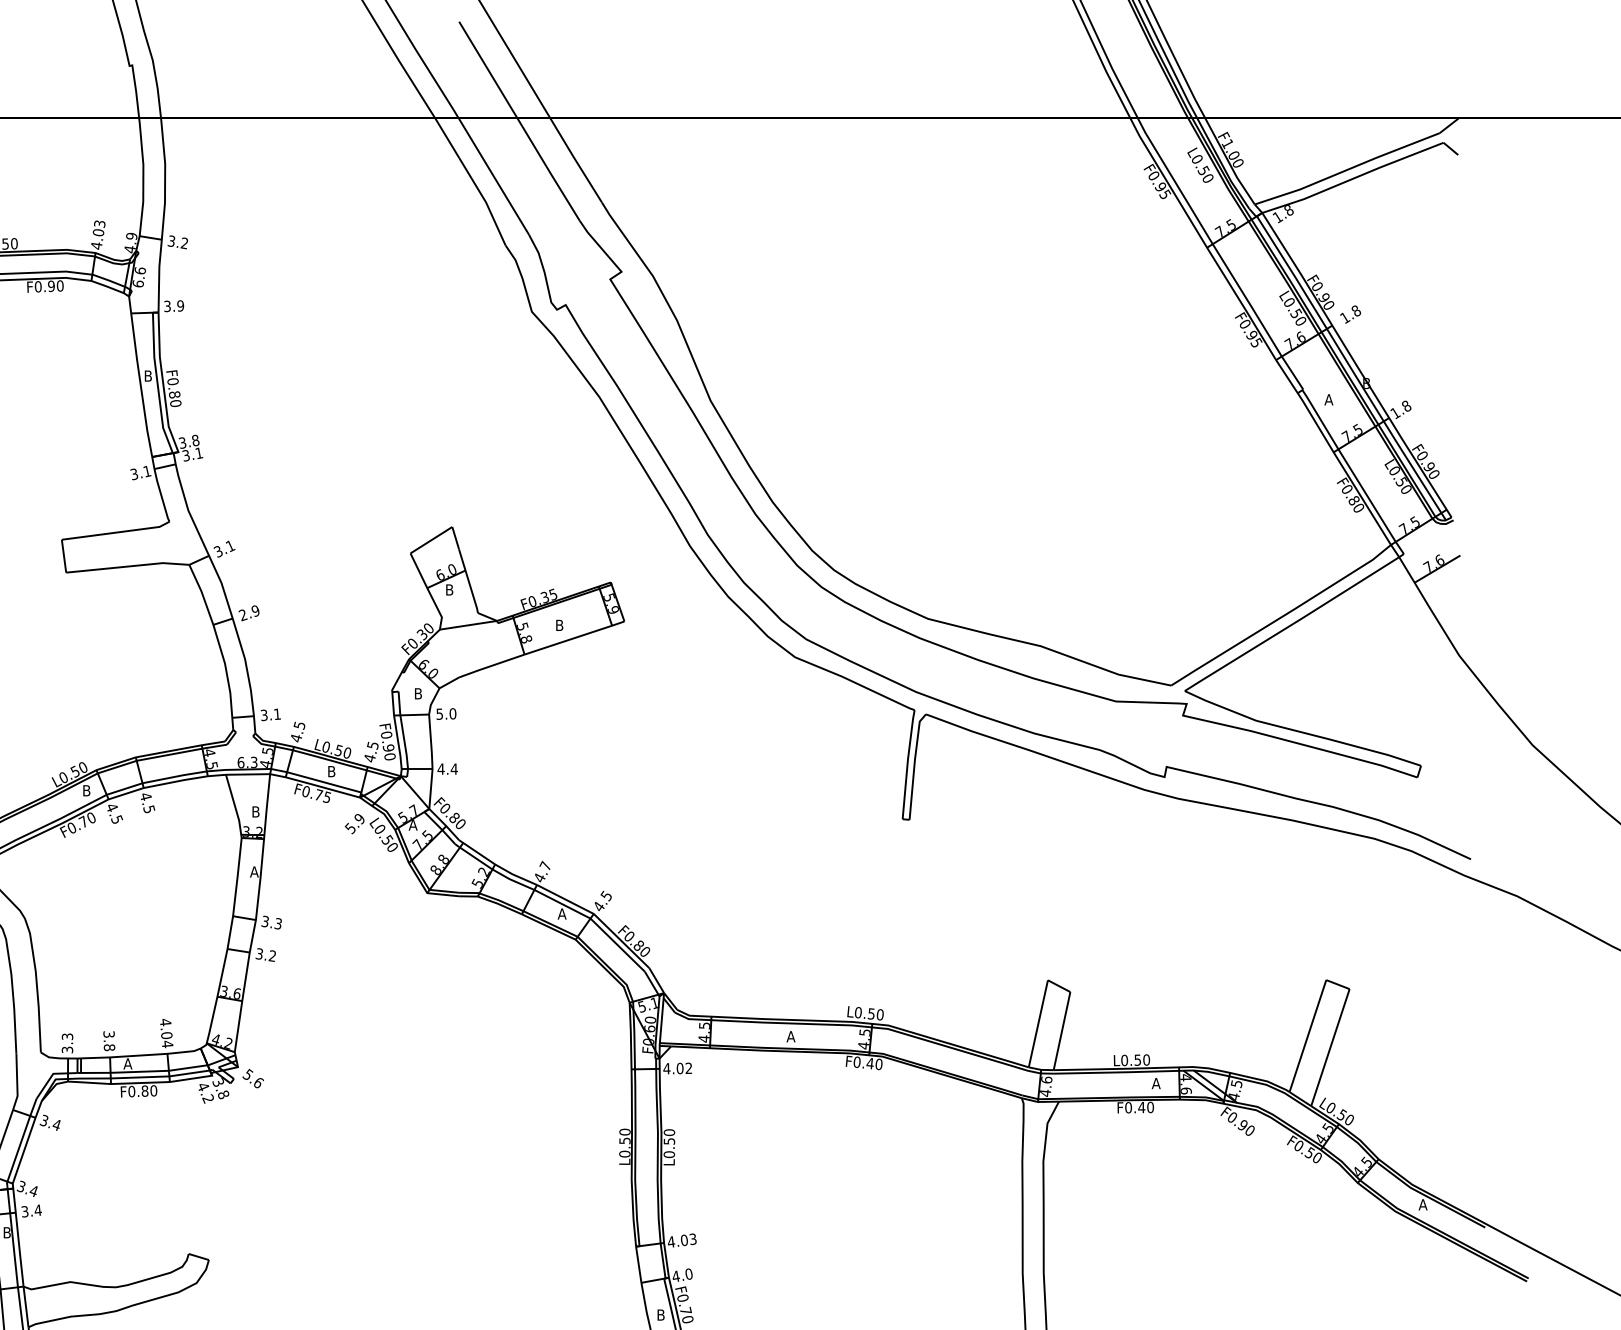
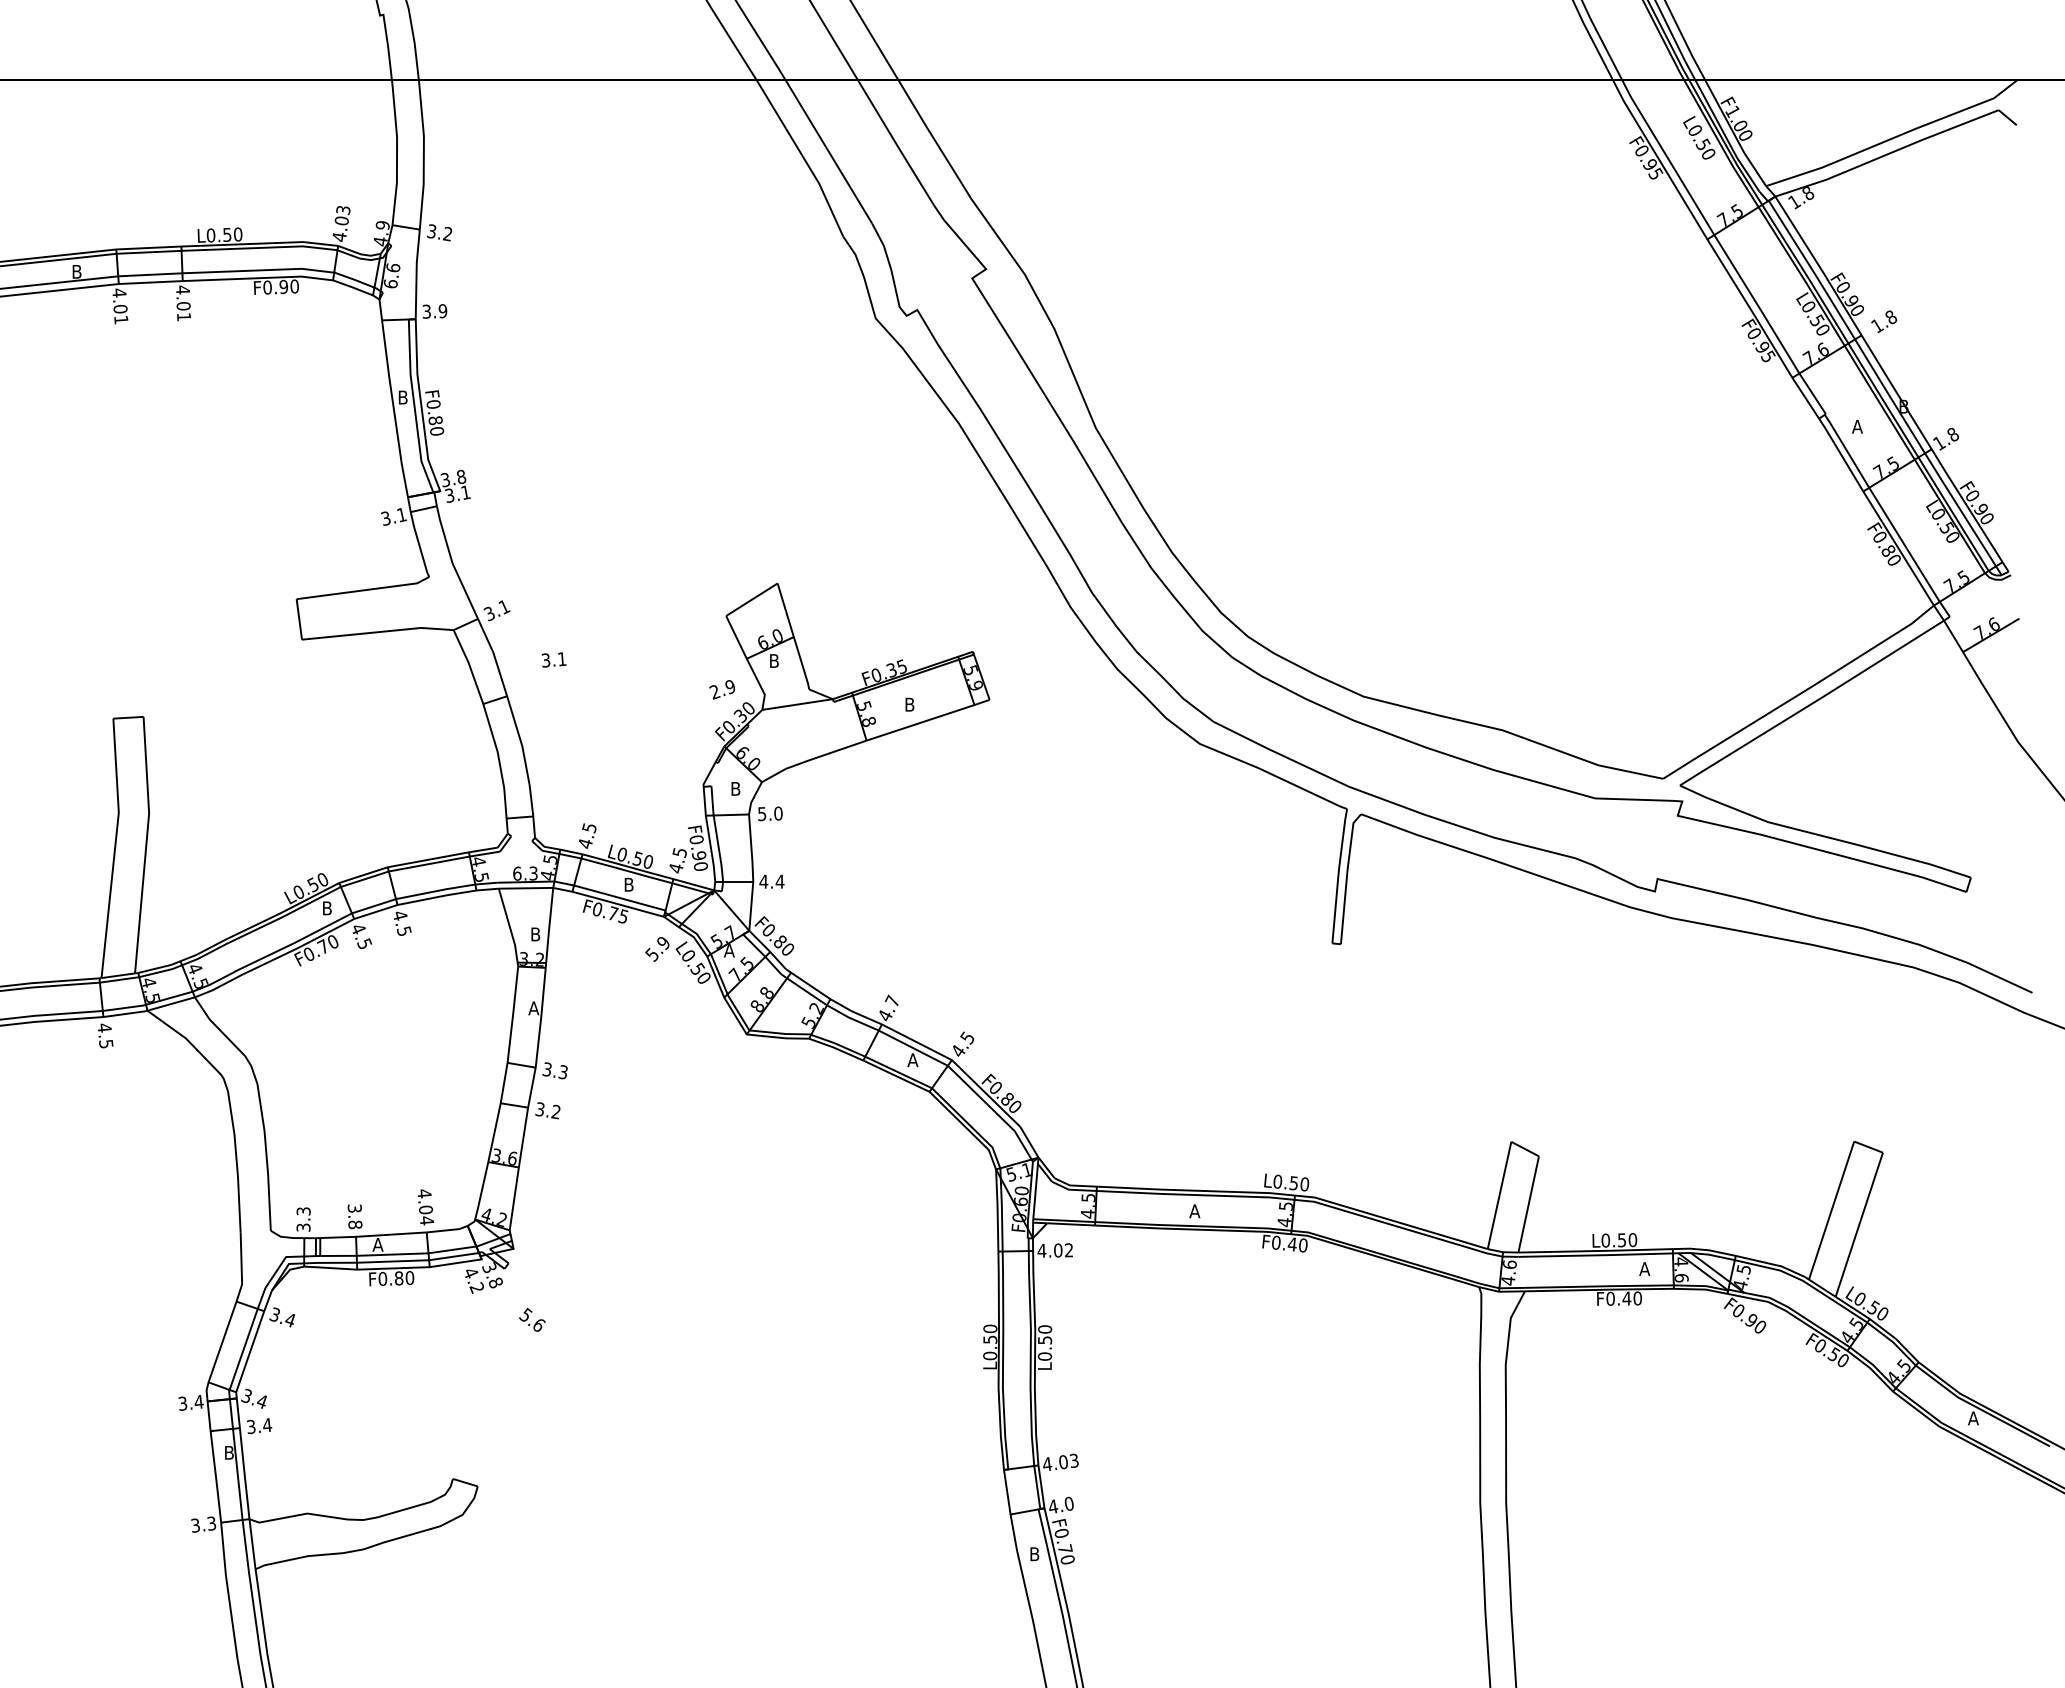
text: (248, 613) -> (721, 689), moved
text: (270, 714) -> (553, 659), moved
text: (253, 1078) -> (532, 1319), moved

